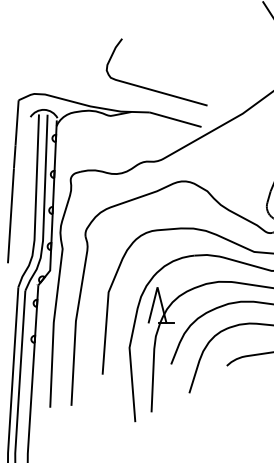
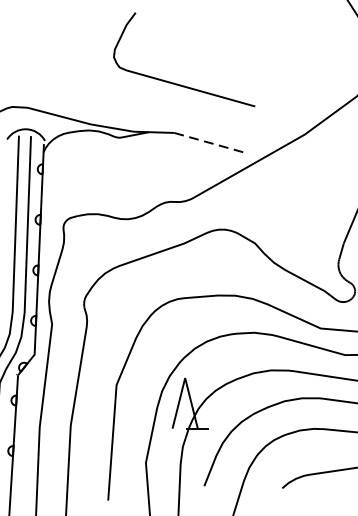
curve: (150, 88) -> (175, 82), moved
line: (175, 119) -> (210, 142), solid -> dashed

